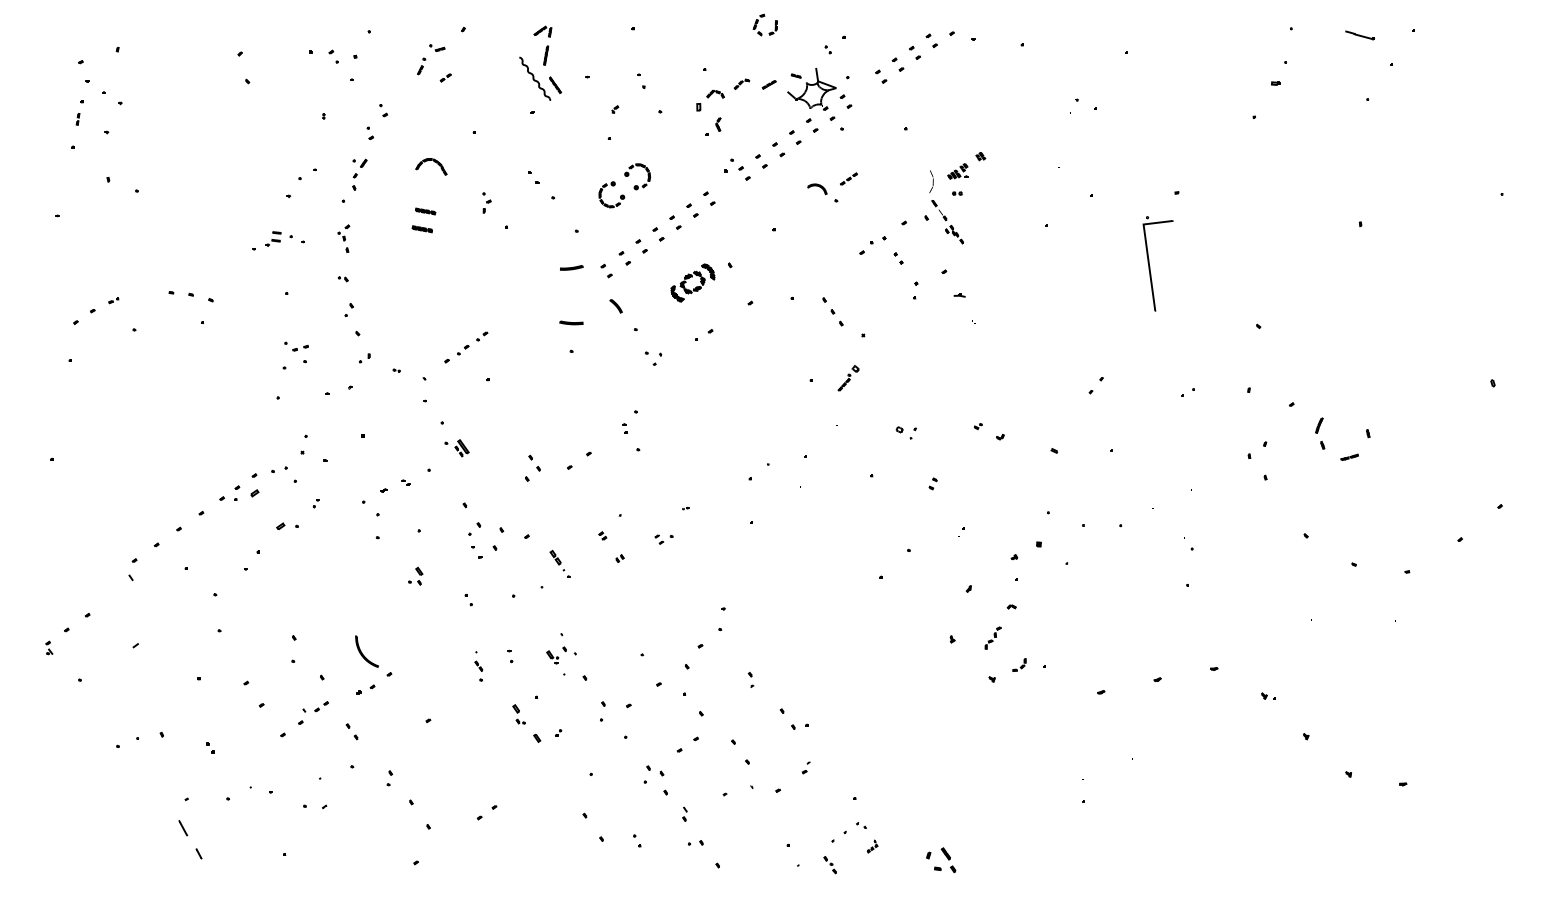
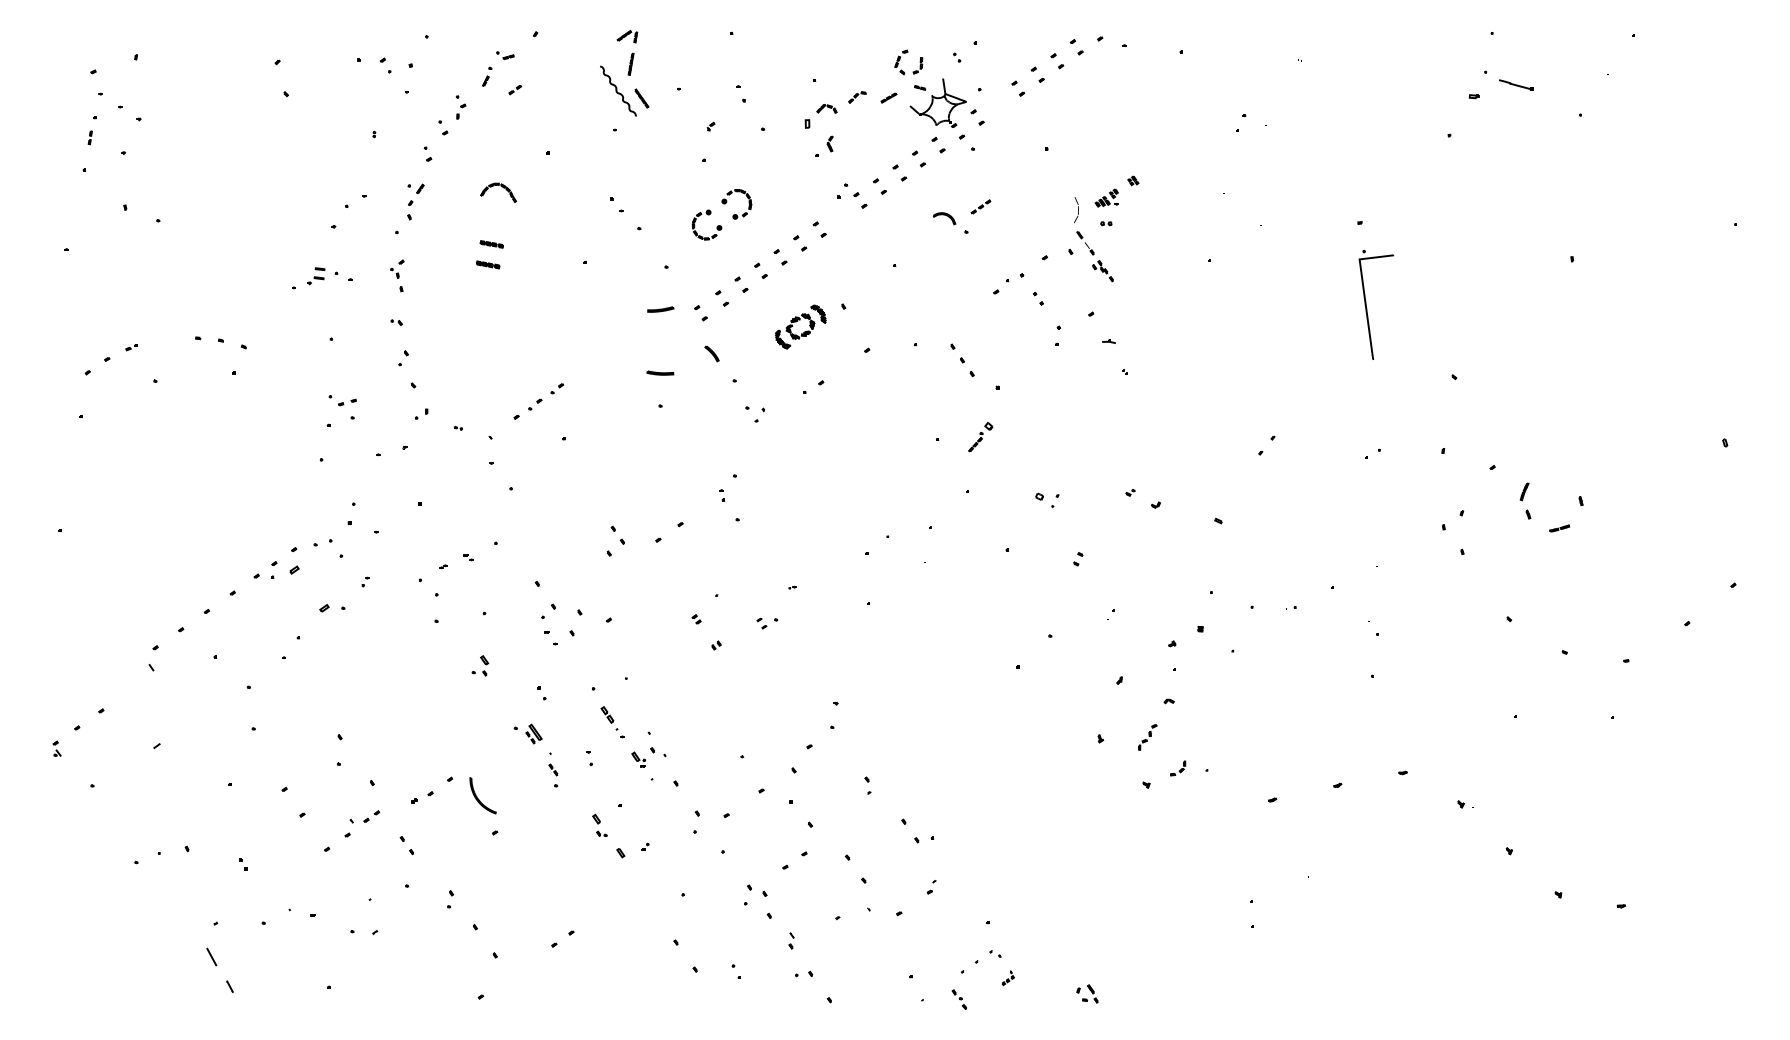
part: (758, 22) -> (900, 59), moved
line: (1359, 35) -> (1515, 84), moved
part: (486, 202) -> (460, 106), moved
part: (1150, 266) -> (1367, 307), moved
part: (456, 448) -> (527, 734), moved
part: (559, 563) -> (611, 721), moved
part: (366, 651) -> (482, 795), moved
part: (940, 859) -> (1086, 993), size x0.62

